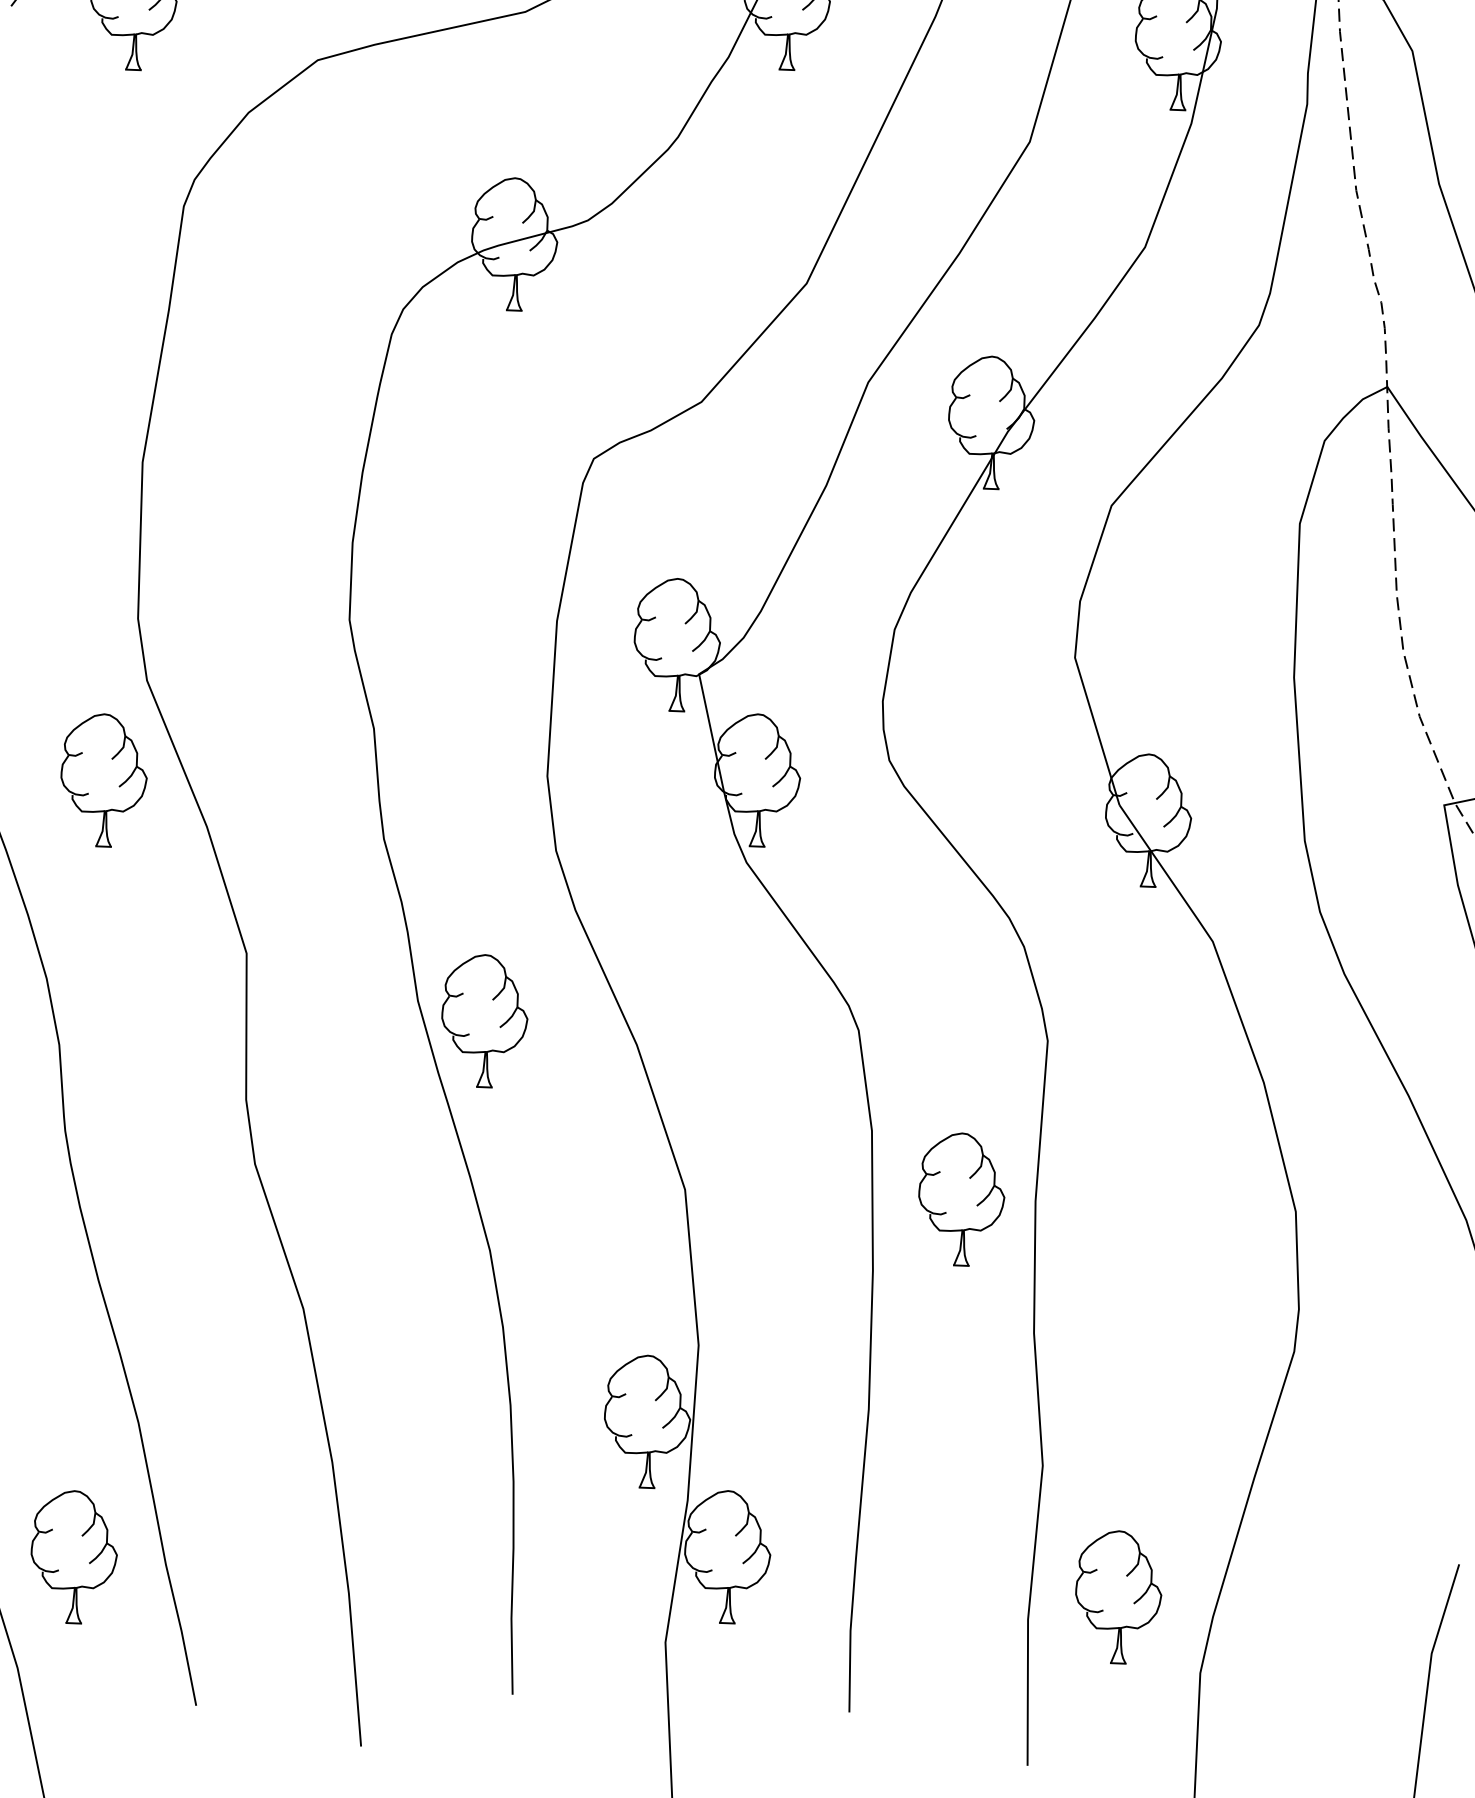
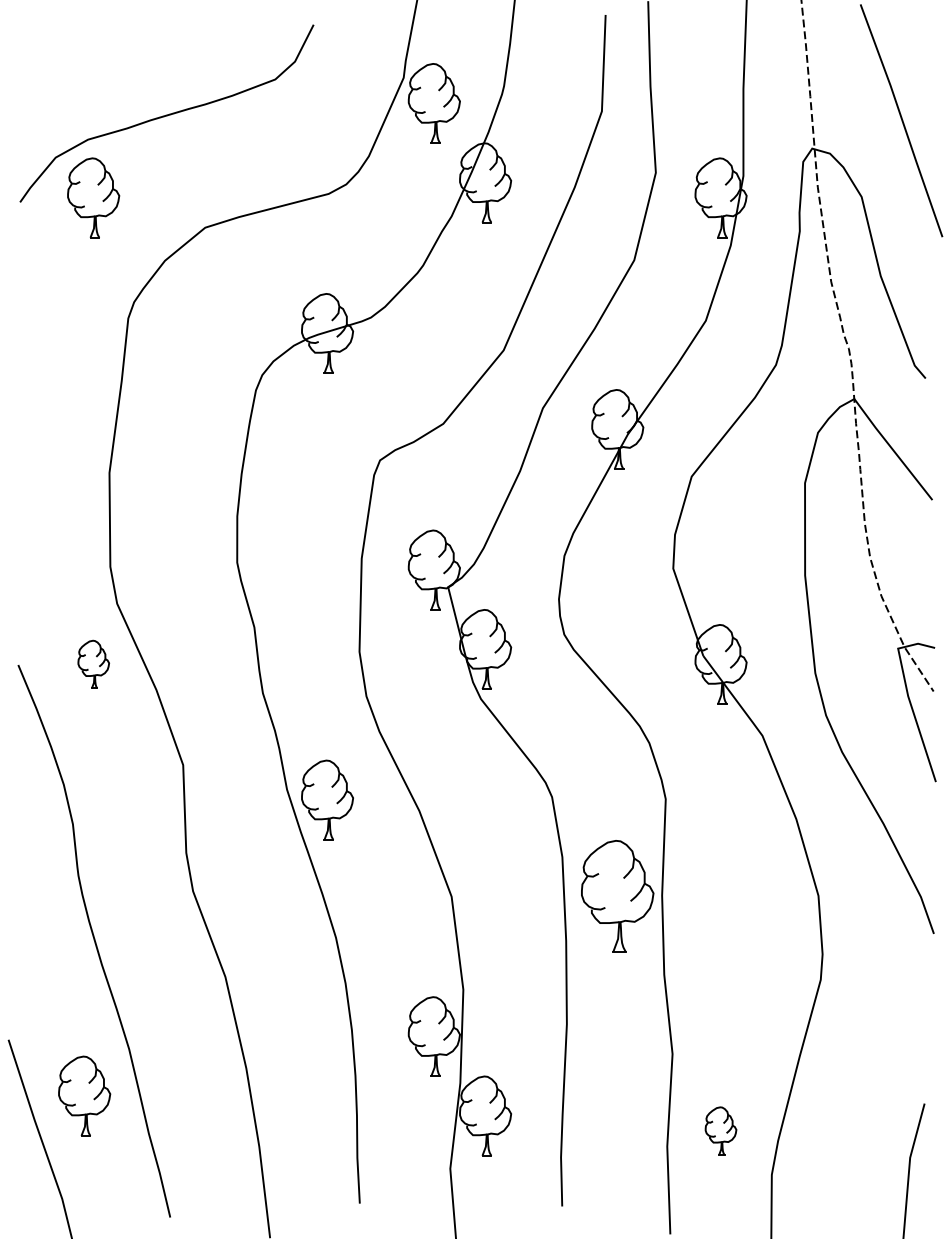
part: (103, 780) -> (93, 664), size x0.6
part: (961, 1198) -> (617, 895), size x1.4
part: (73, 1555) -> (84, 1095), moved
part: (1117, 1596) -> (720, 1130), size x0.6

